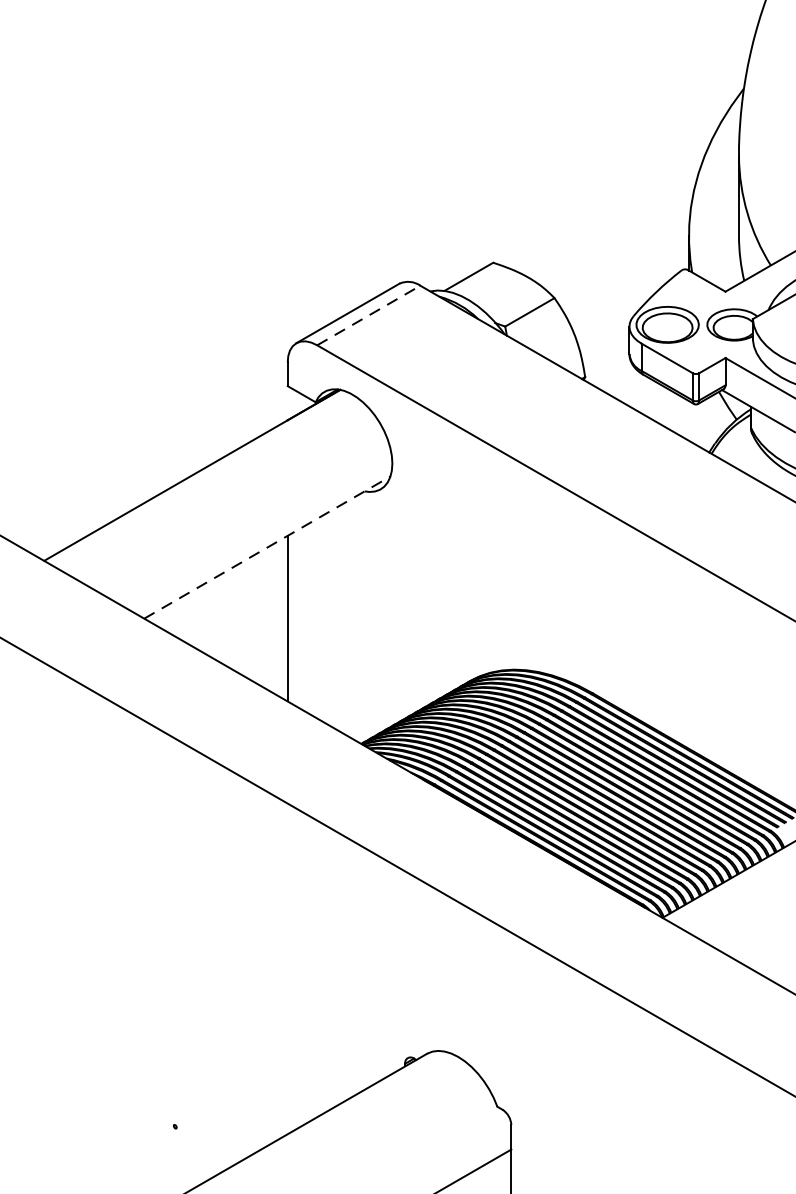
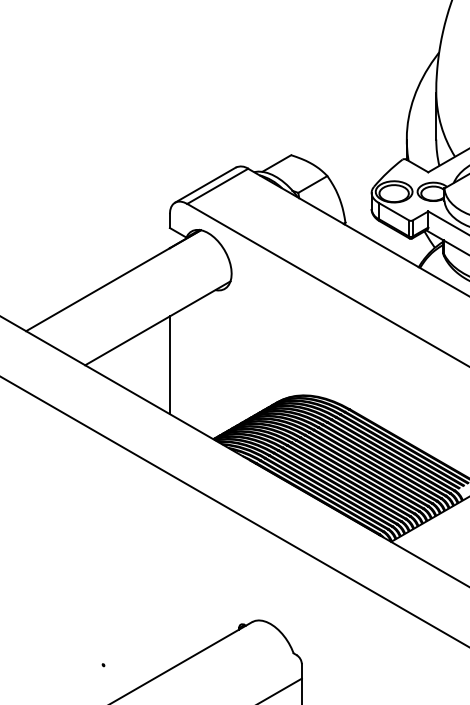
line: (370, 315) -> (218, 186), dashed -> solid
line: (266, 547) -> (157, 323), dashed -> solid

